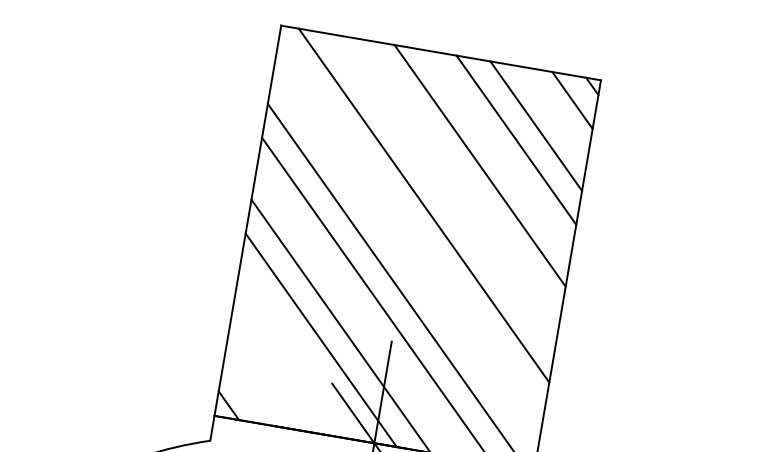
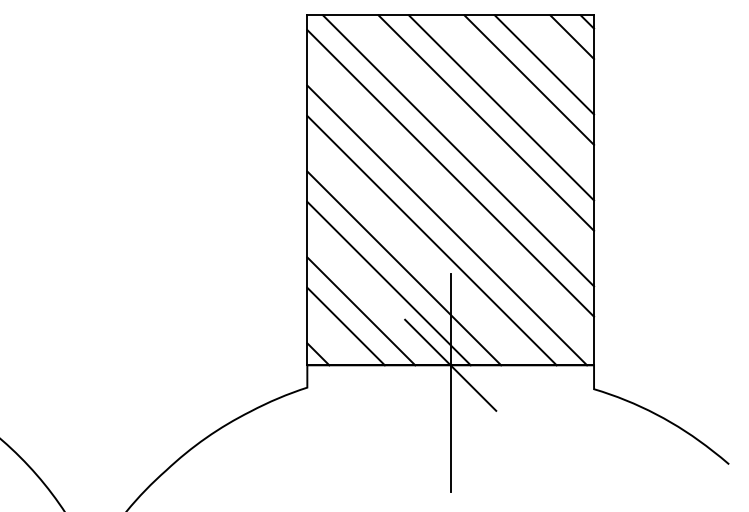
line: (460, 179) -> (486, 122), added
line: (410, 229) -> (450, 173), added
line: (285, 366) -> (361, 311), added
line: (264, 379) -> (345, 326), added

